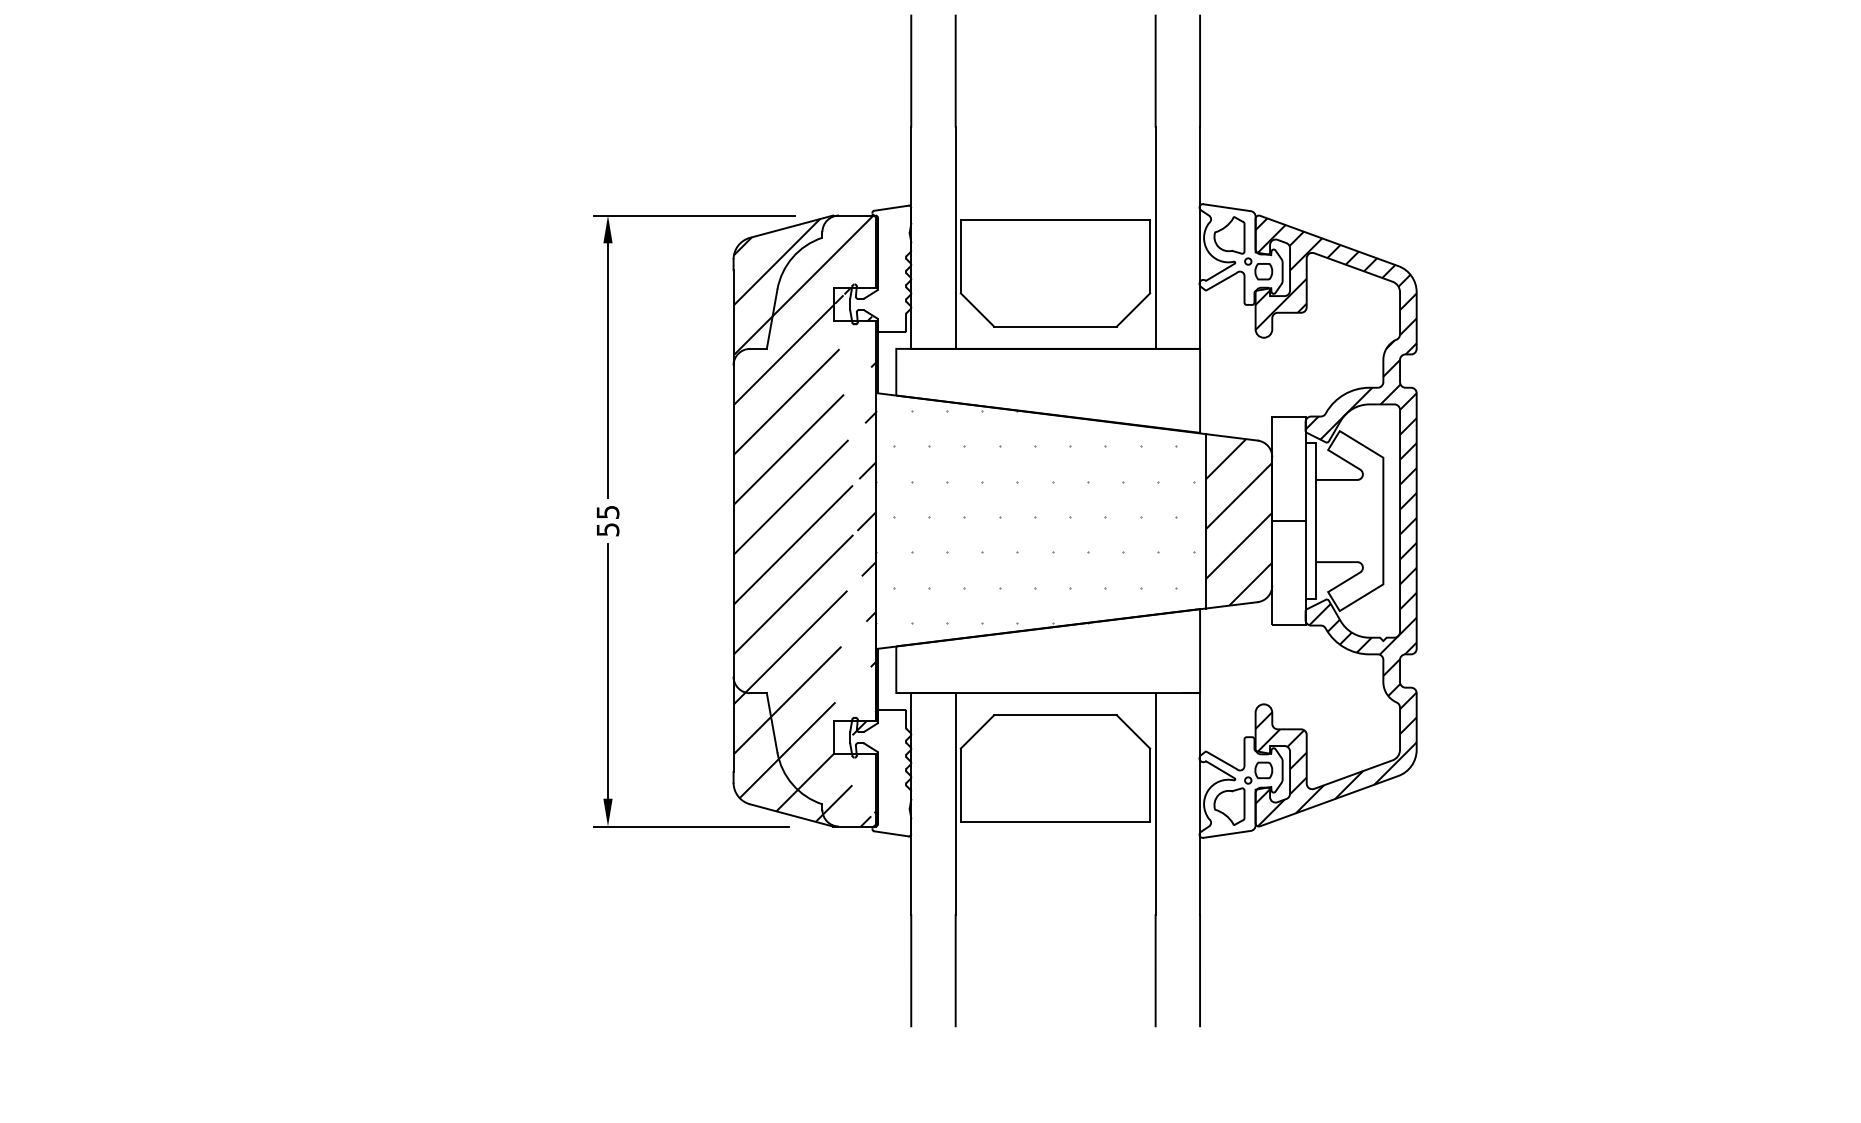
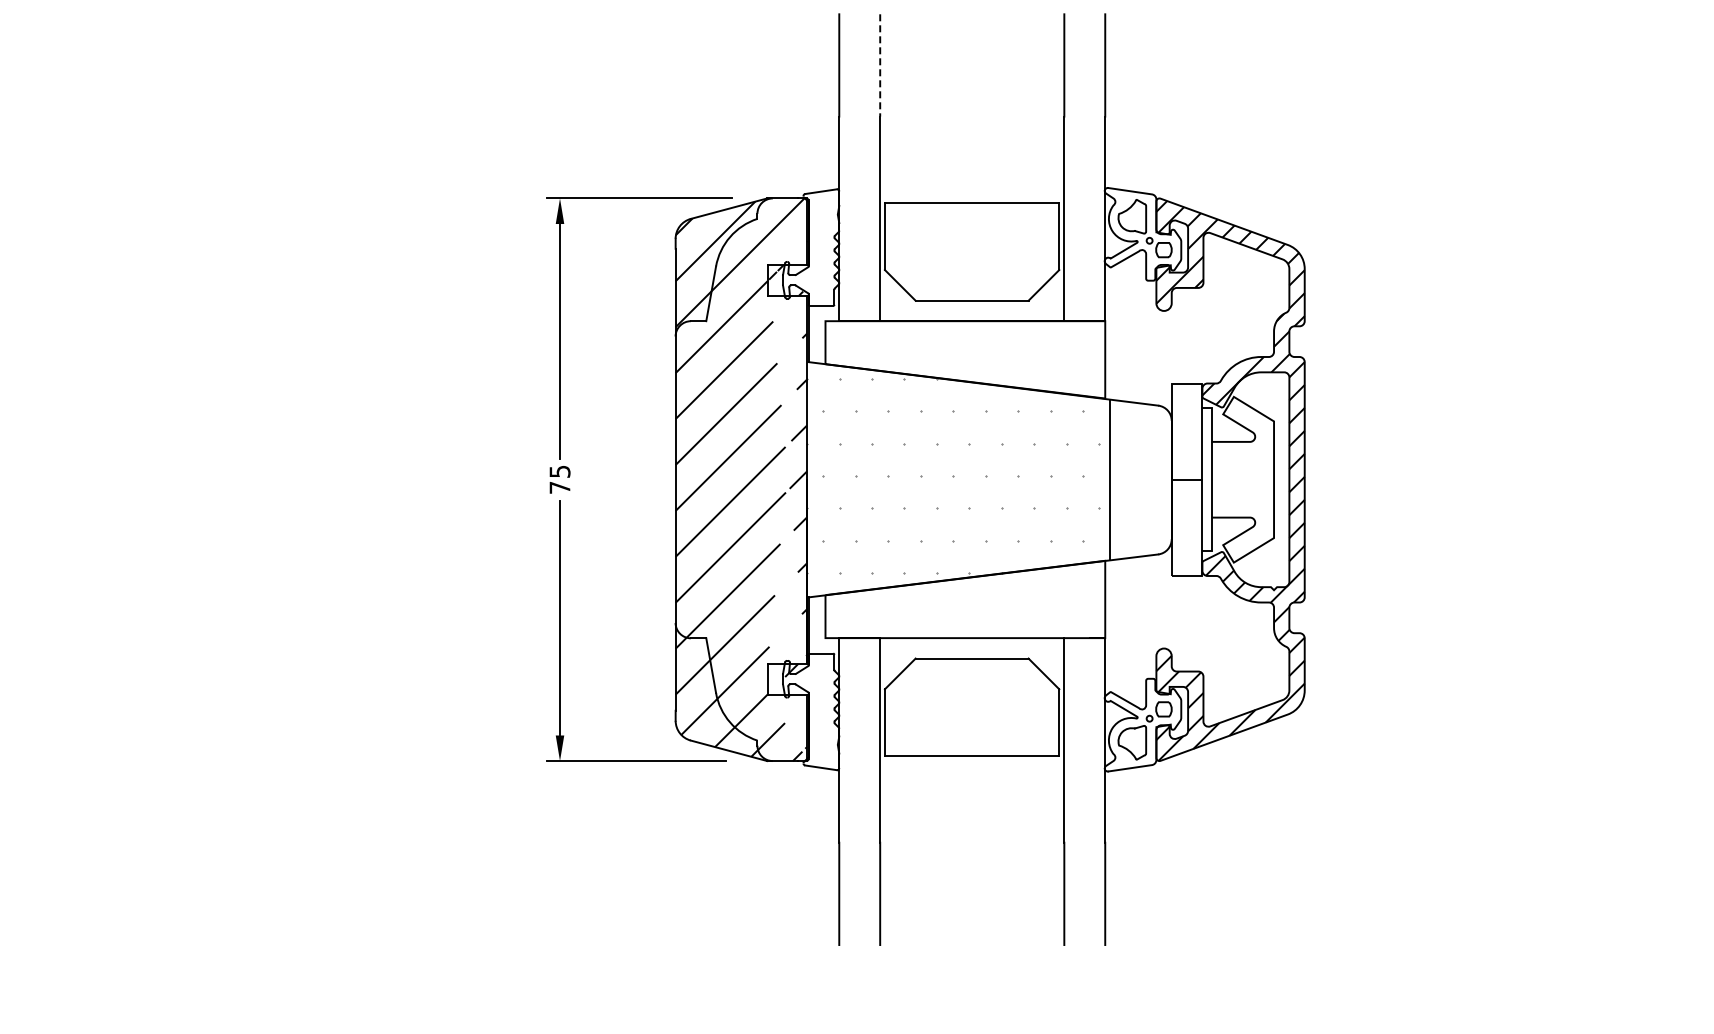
line: (956, 71) -> (880, 65), solid -> dashed
hatch: (1238, 521) -> (1140, 480), removed
text: (607, 529) -> (559, 487), 55 -> 75

